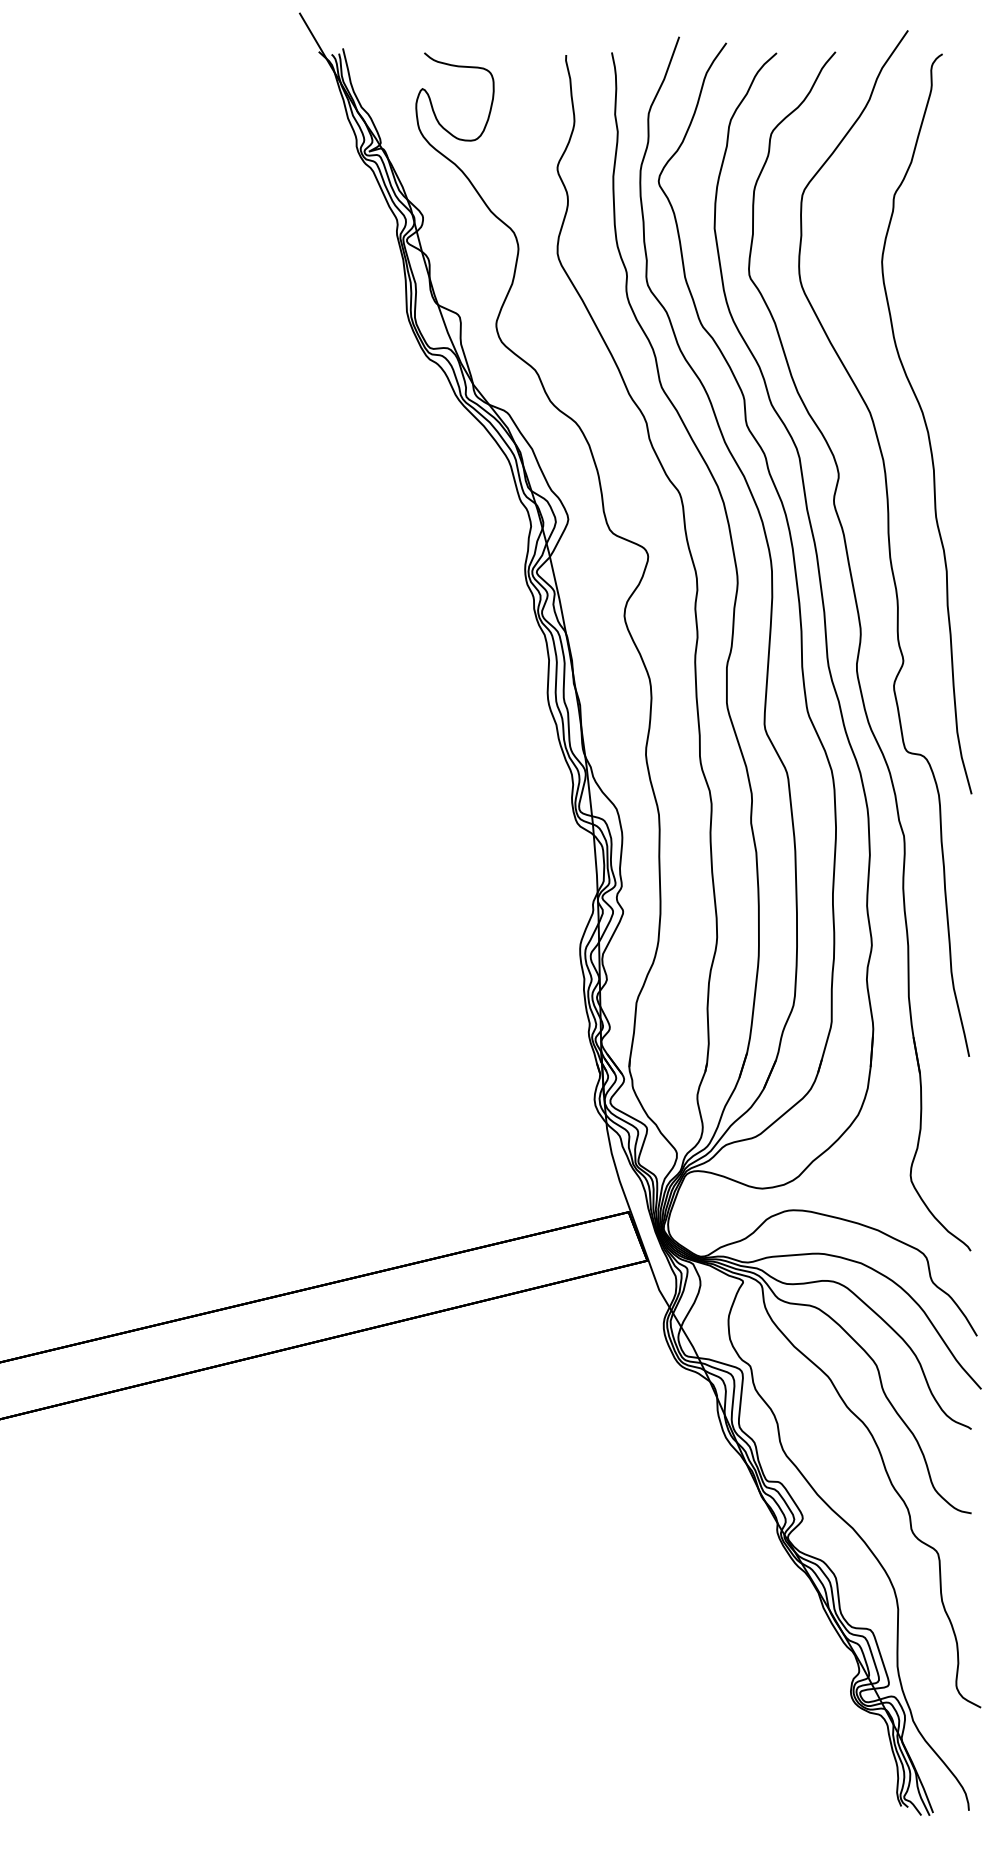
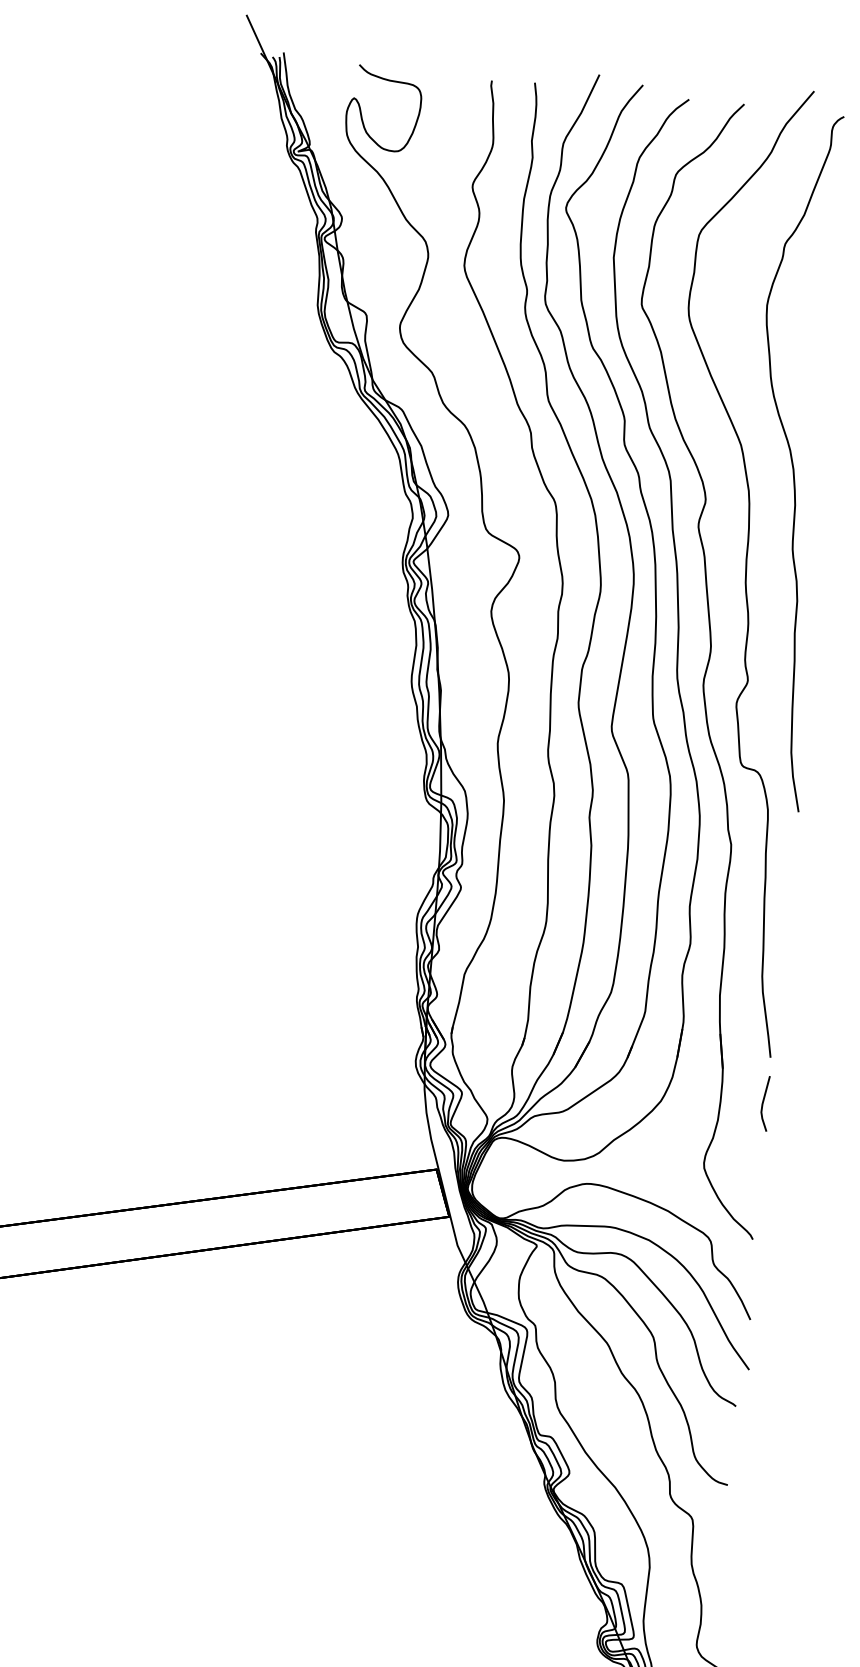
line: (967, 1104) -> (764, 1102), added

